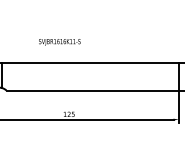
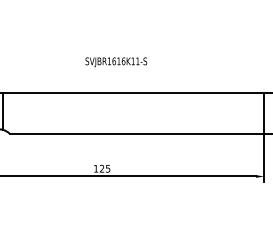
text: (59, 42) -> (115, 62), moved

